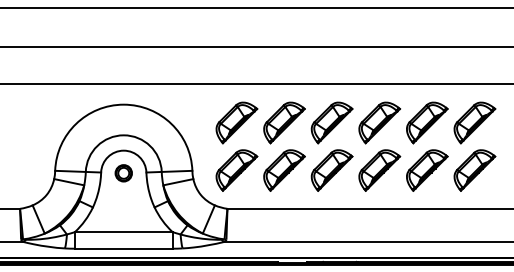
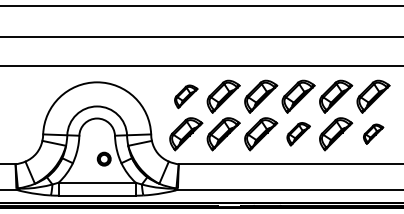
part: (236, 122) -> (185, 96), size x0.7
part: (379, 170) -> (298, 134), size x0.7
part: (474, 170) -> (373, 134), size x0.6
part: (123, 173) -> (104, 159), moved

